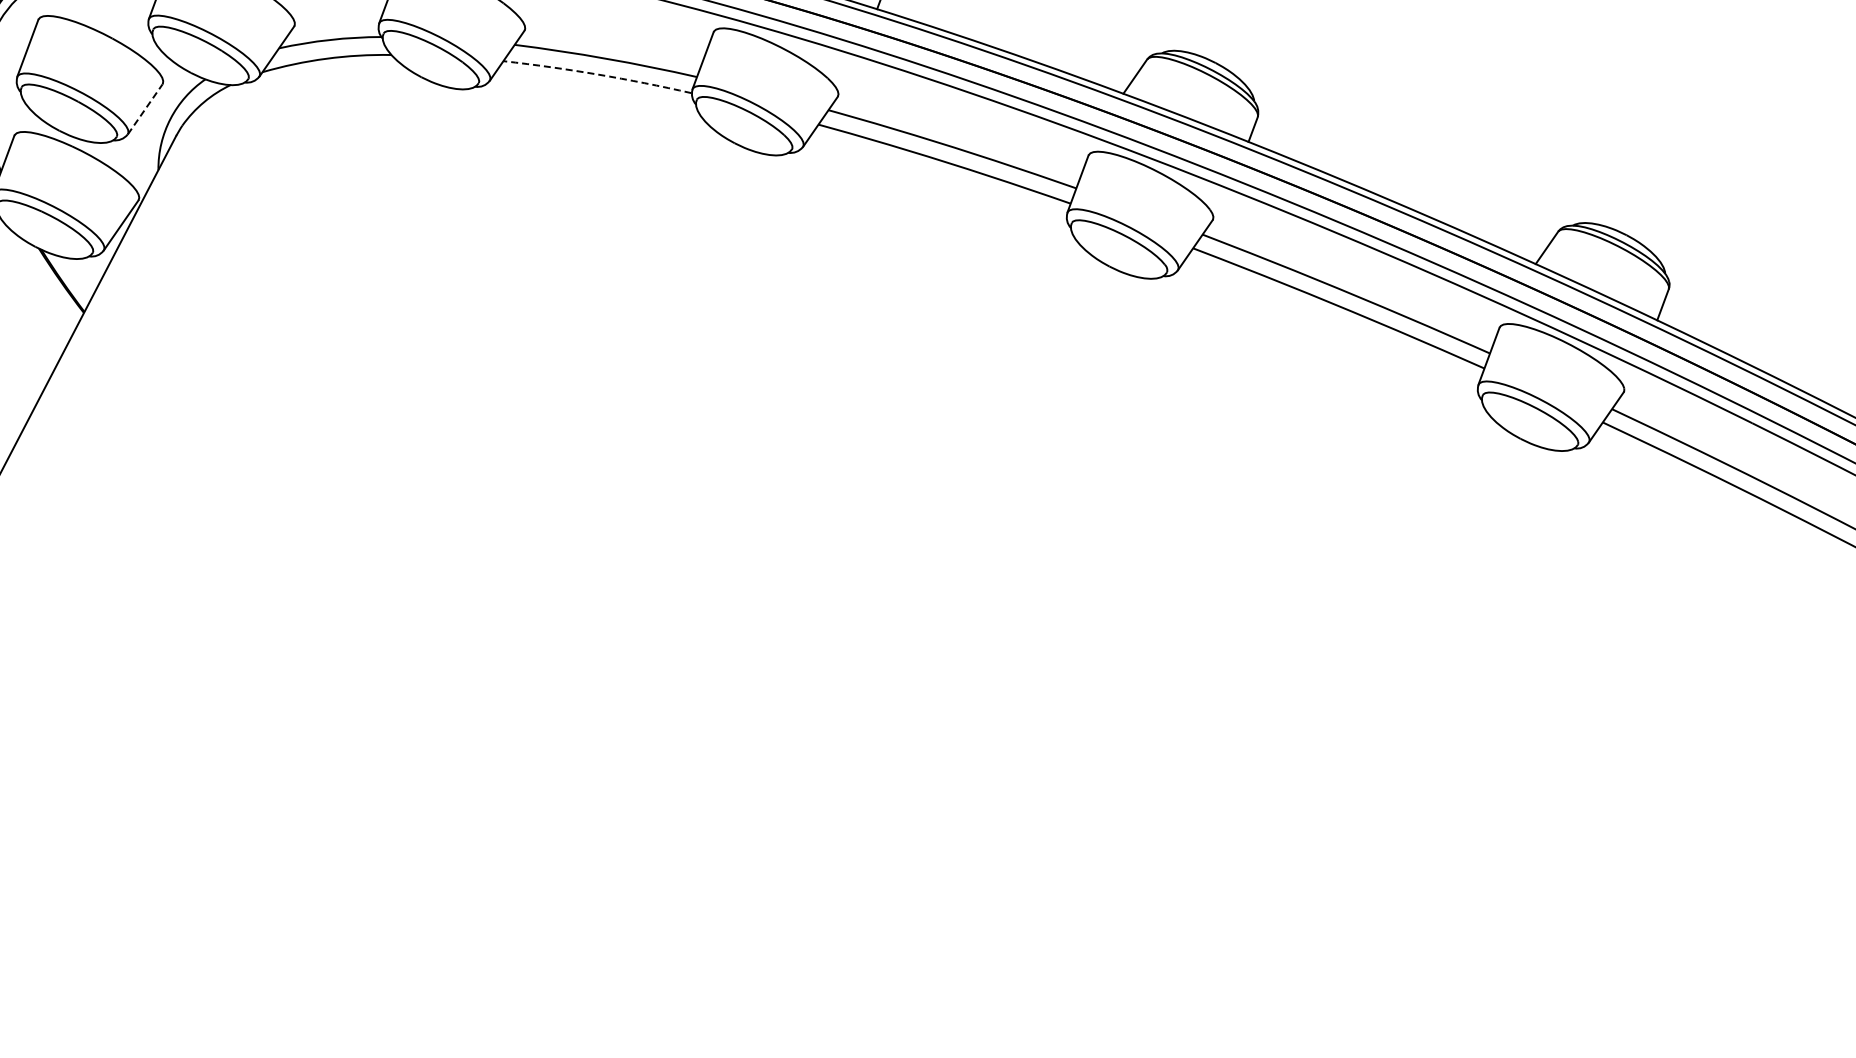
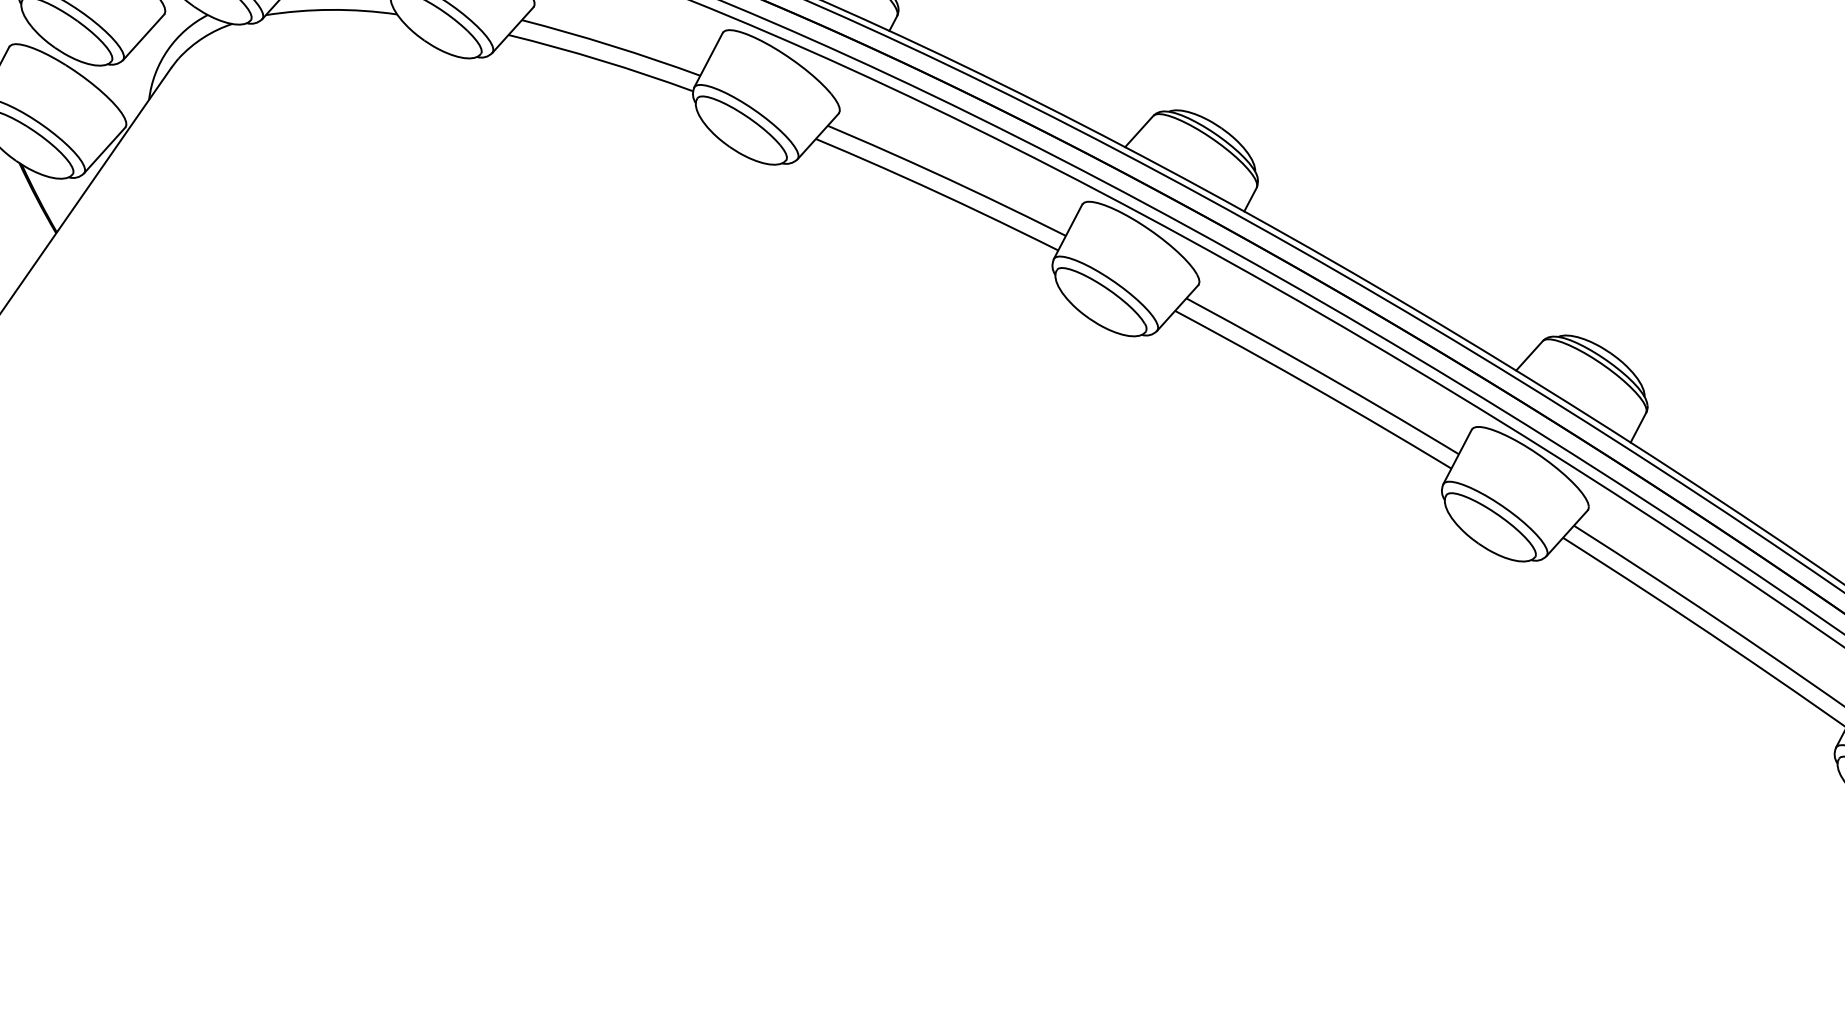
arc: (597, 74) -> (601, 60), dashed -> solid
line: (145, 109) -> (143, 37), dashed -> solid

